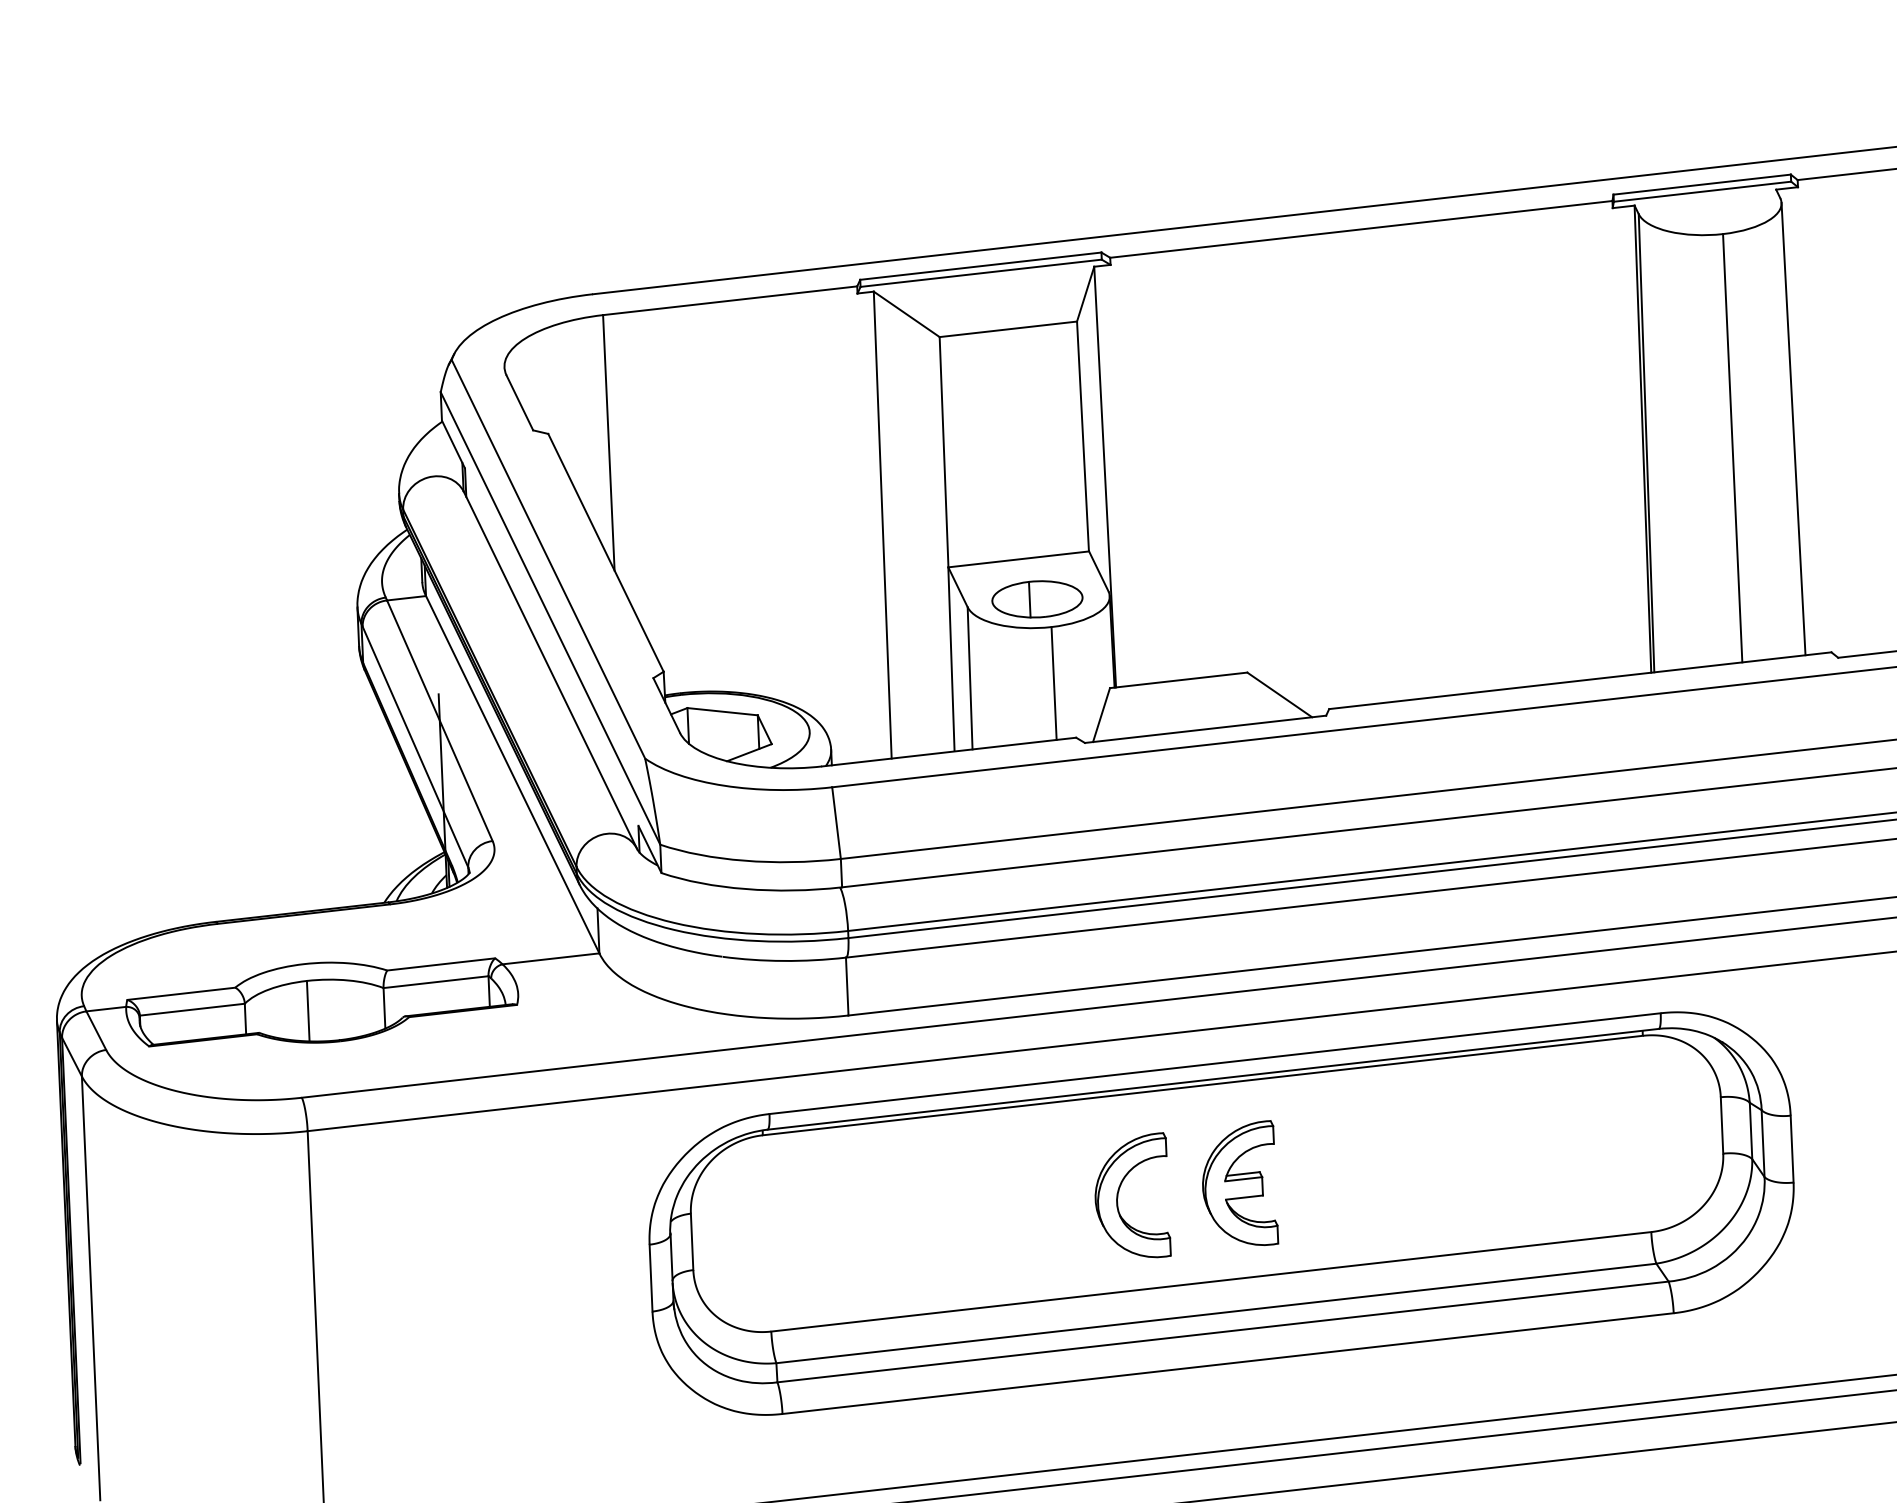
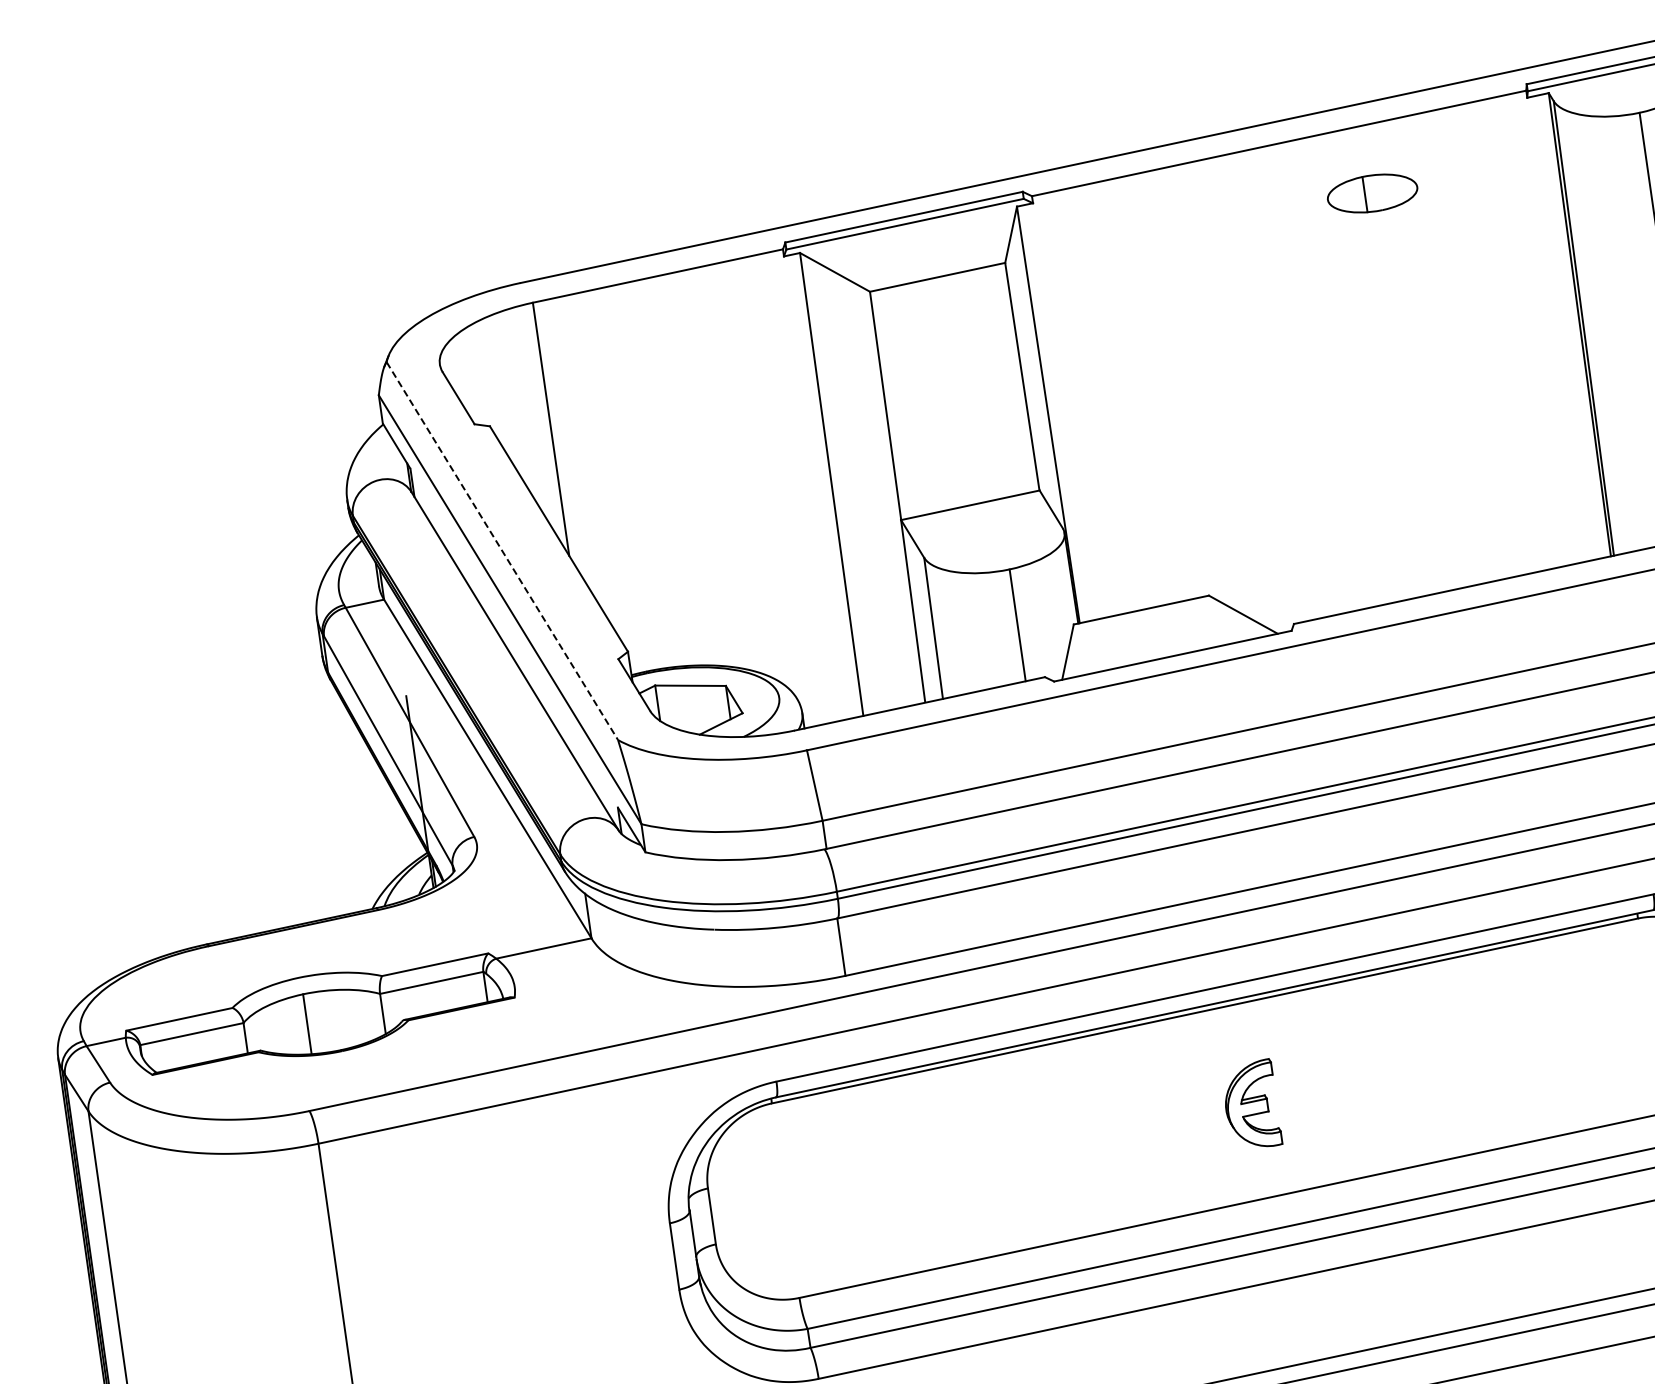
line: (548, 559) -> (502, 551), solid -> dashed
part: (1037, 599) -> (1372, 193), moved
part: (1240, 1182) -> (1251, 1103), size x0.7
part: (1119, 1191) -> (1132, 1124), removed

